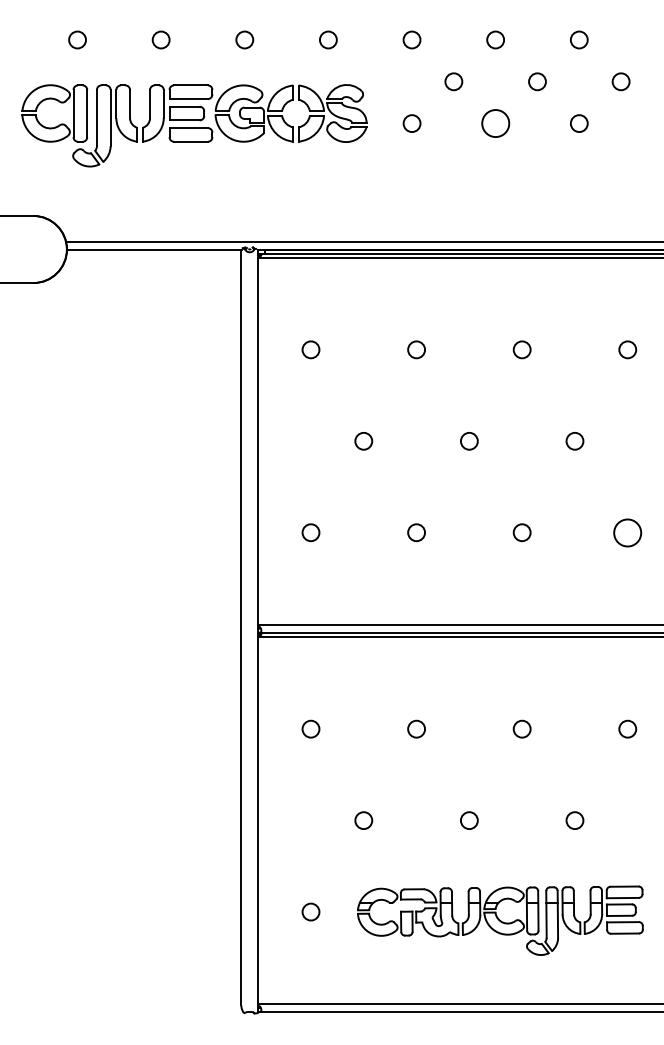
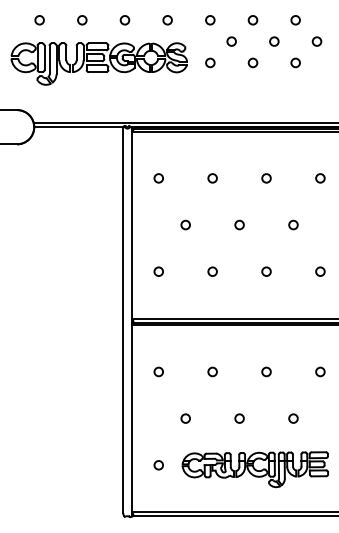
circle: (494, 122) -> (252, 62), size x0.62
circle: (627, 532) -> (320, 271), size x0.62

